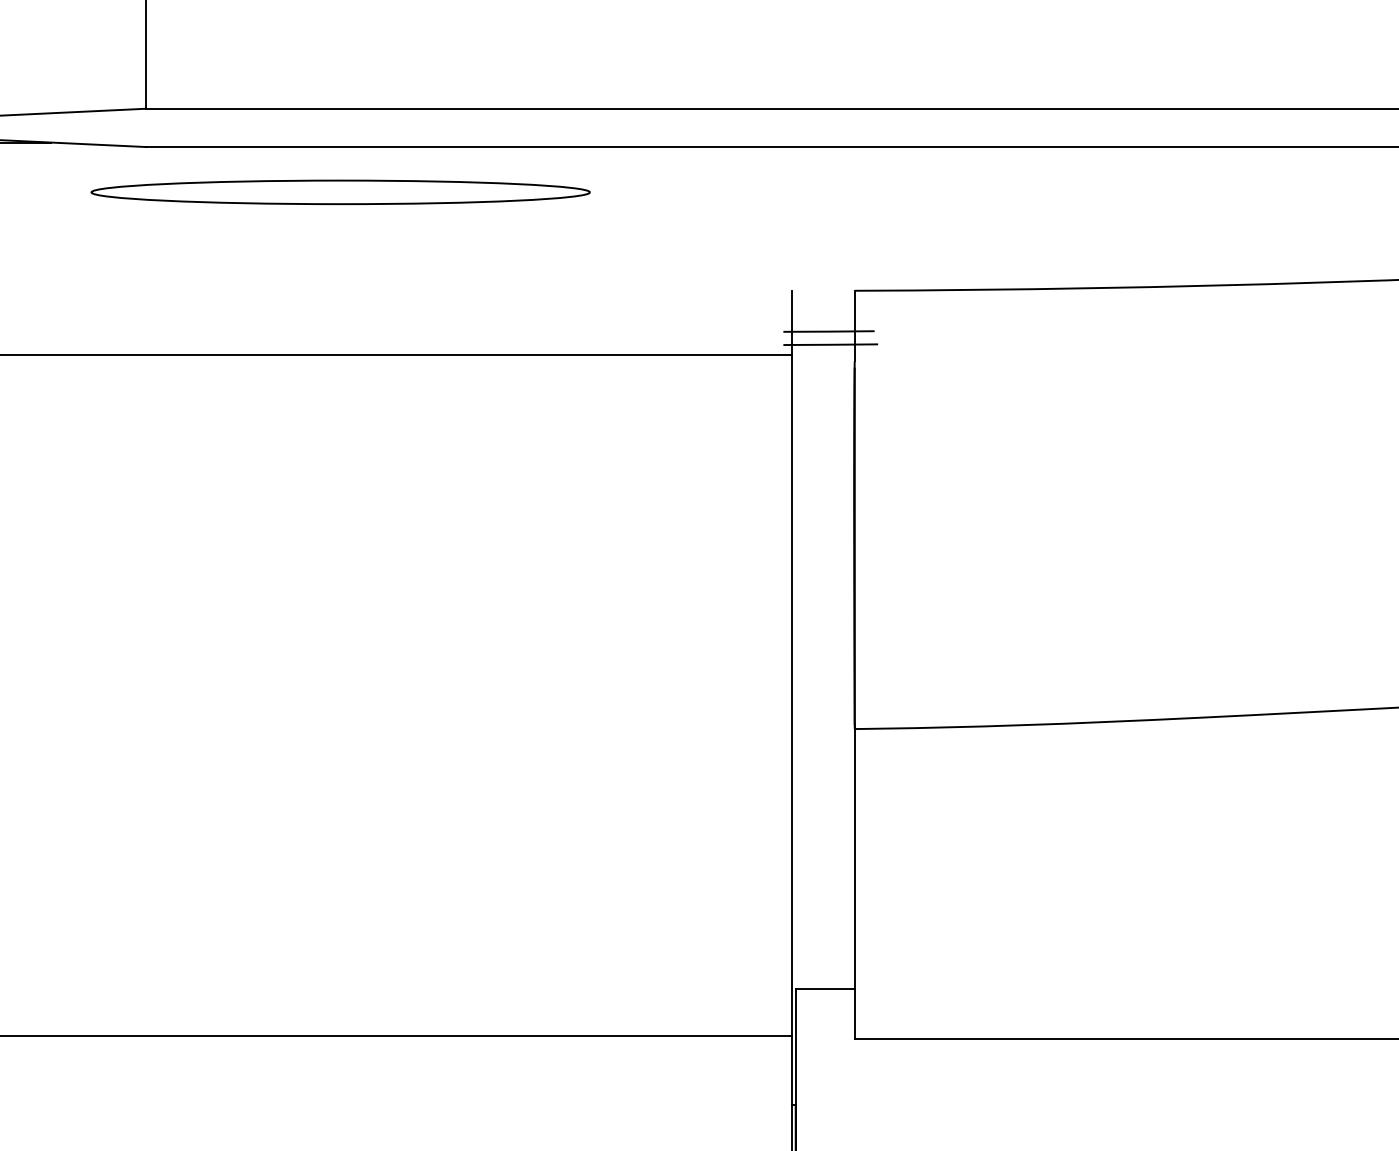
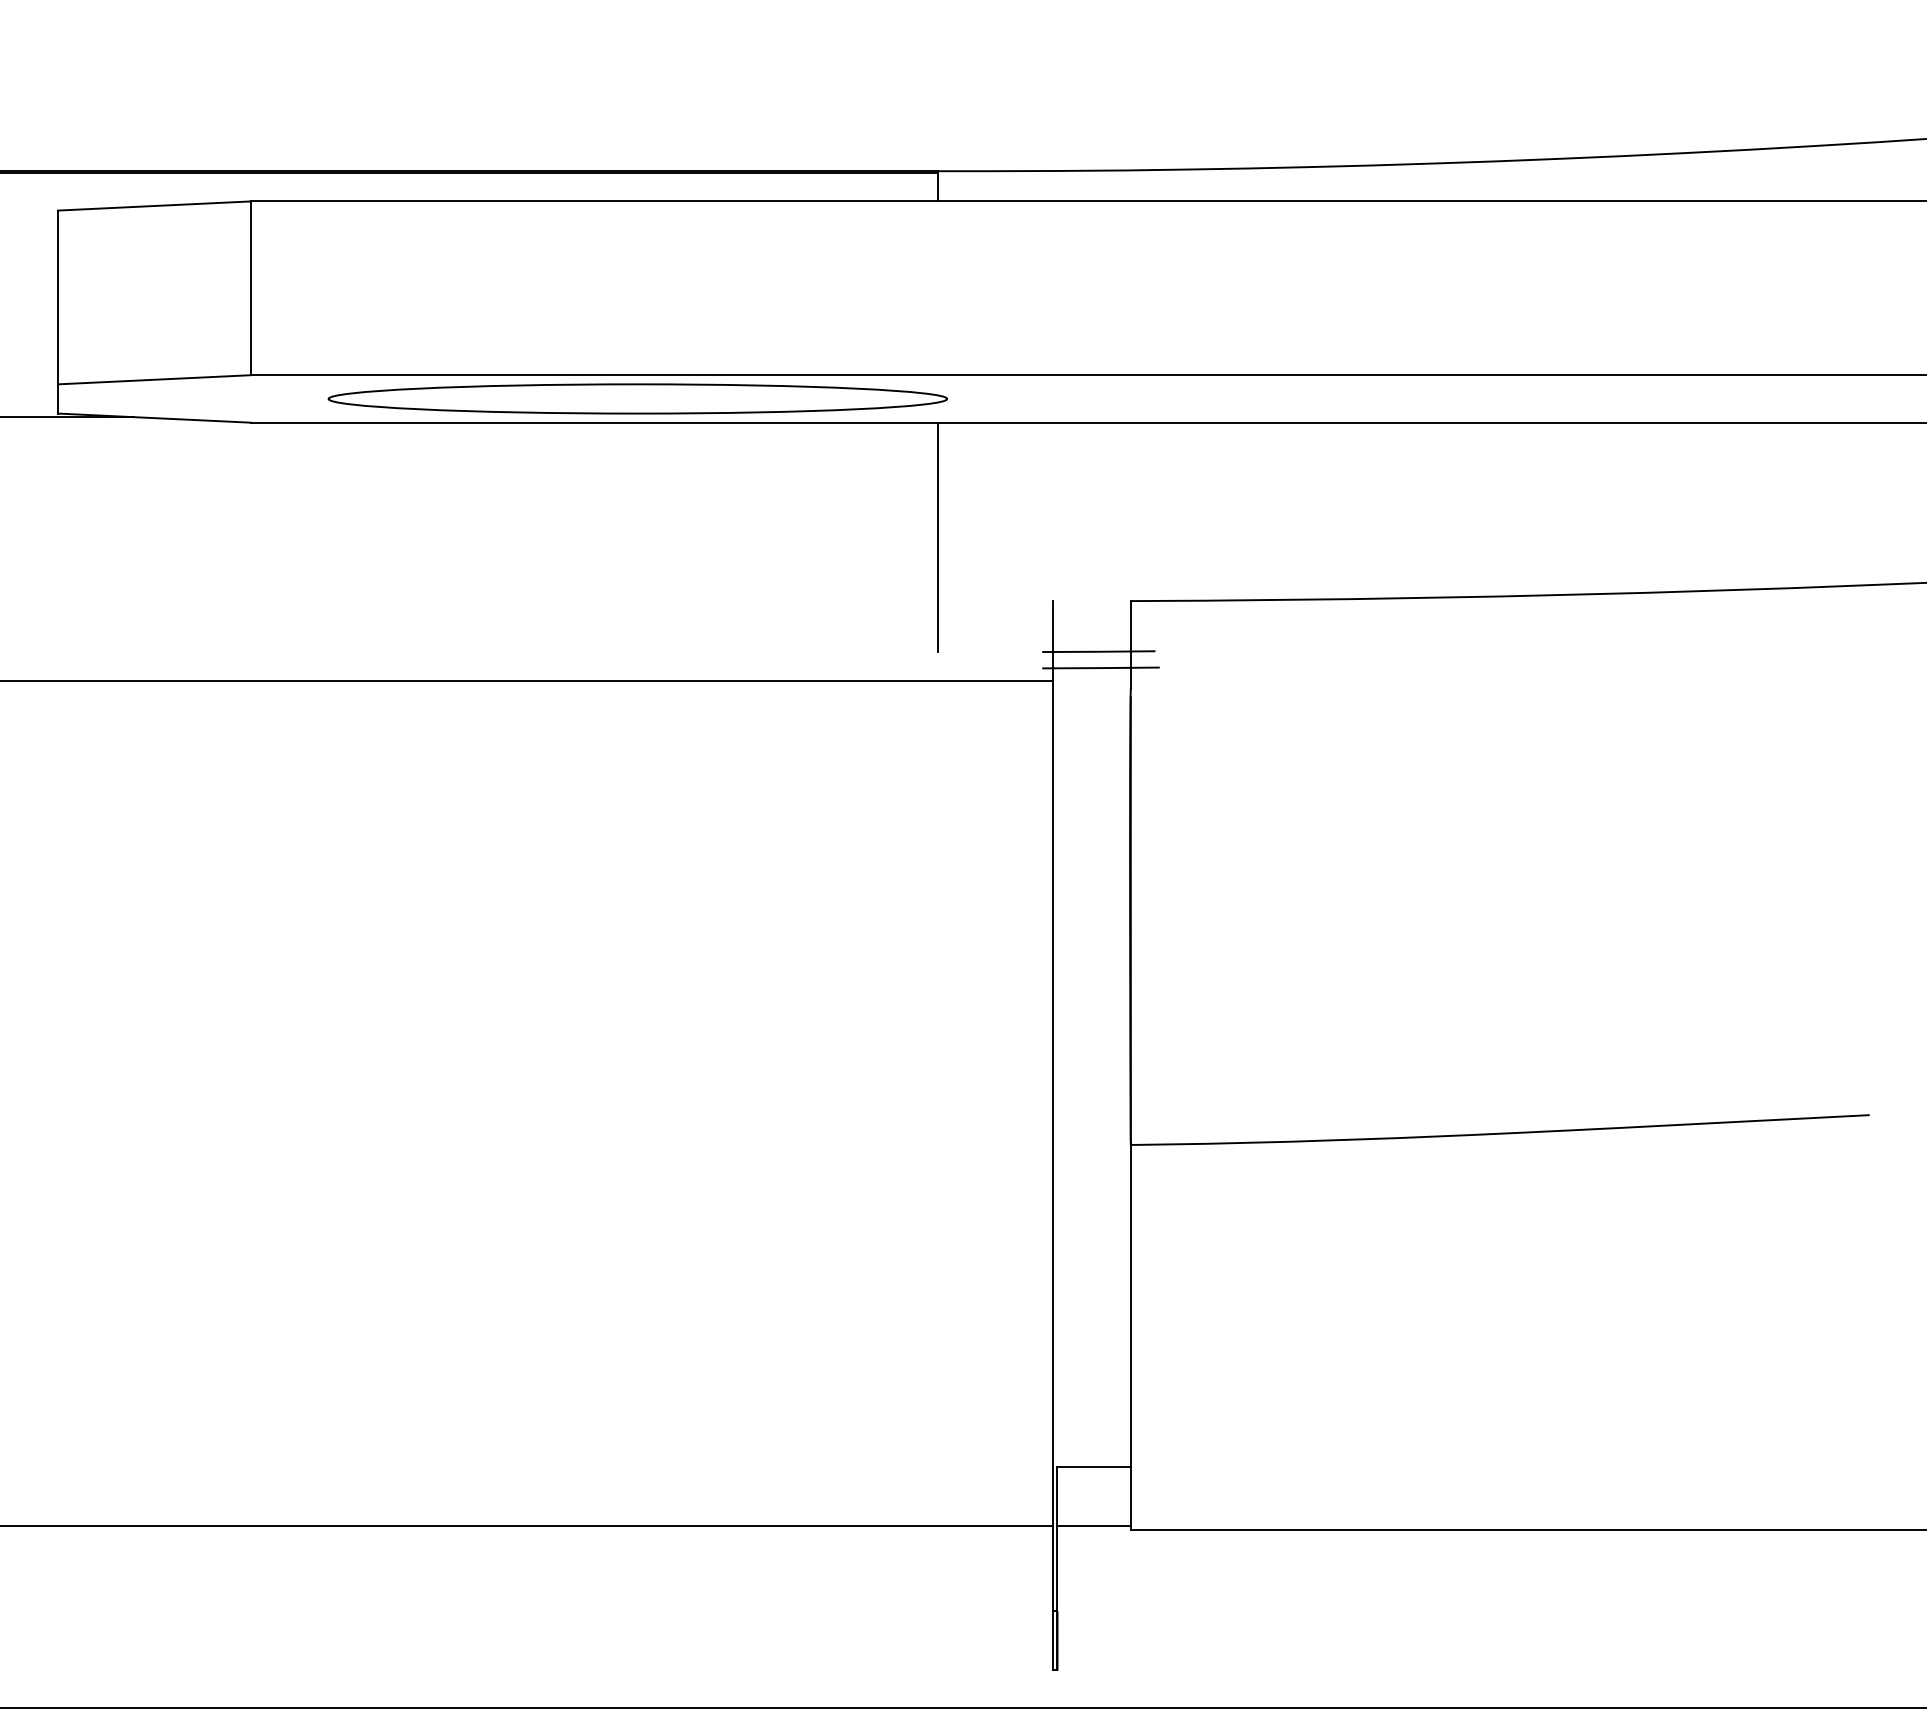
part: (340, 192) -> (637, 398), moved
line: (698, 239) -> (937, 537), added
line: (824, 1036) -> (1093, 1526), added

